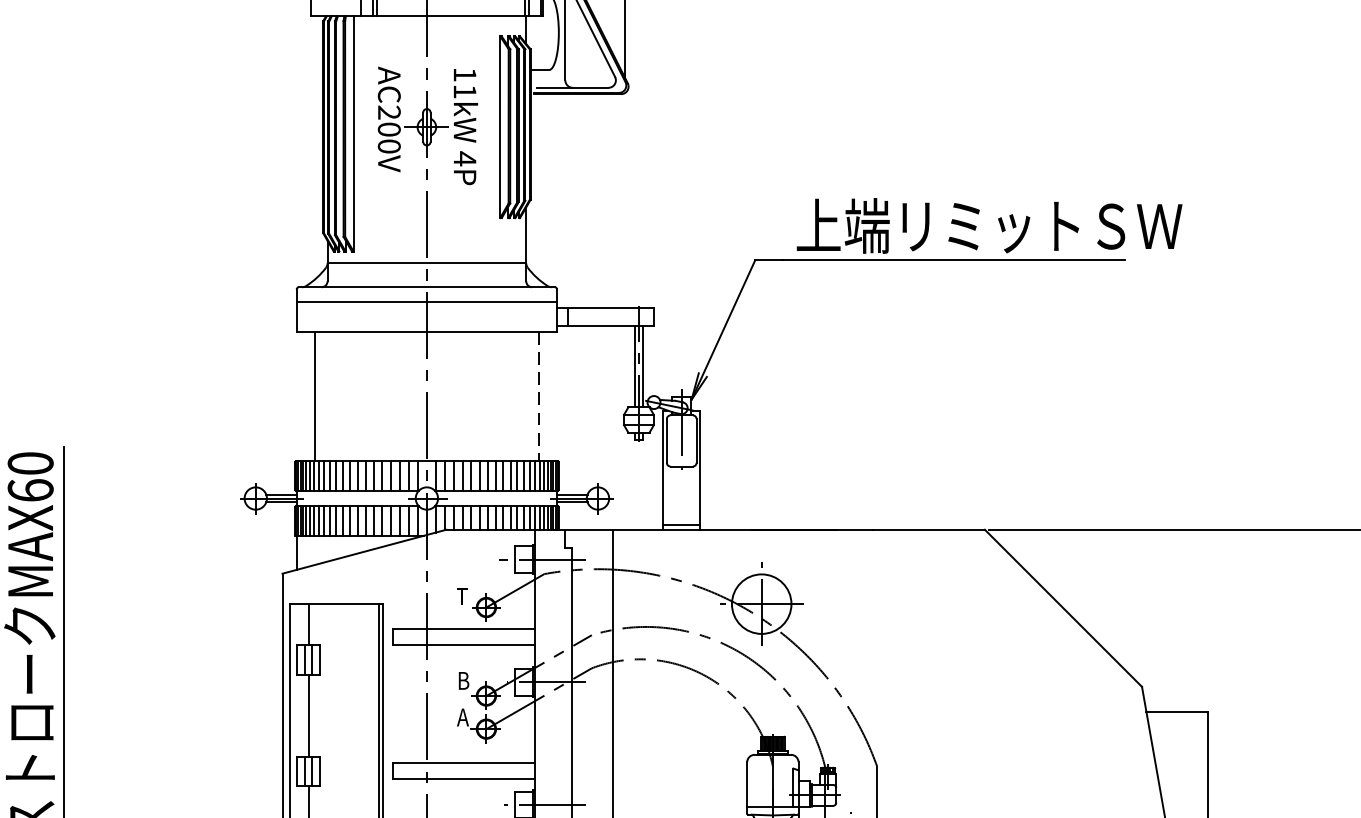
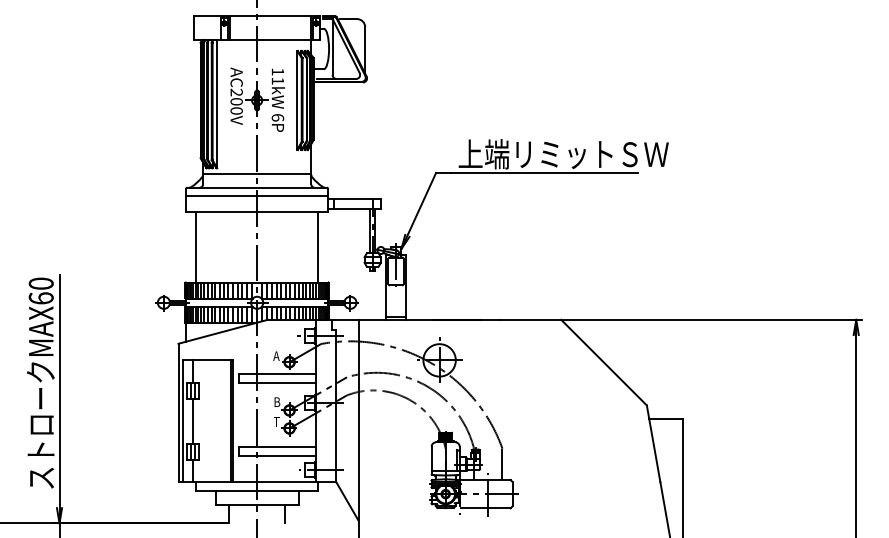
text: (464, 158) -> (277, 117), 4P -> 6P
line: (537, 397) -> (317, 247), dashed -> solid
text: (462, 595) -> (276, 355), T -> A
text: (462, 716) -> (276, 421), A -> T

